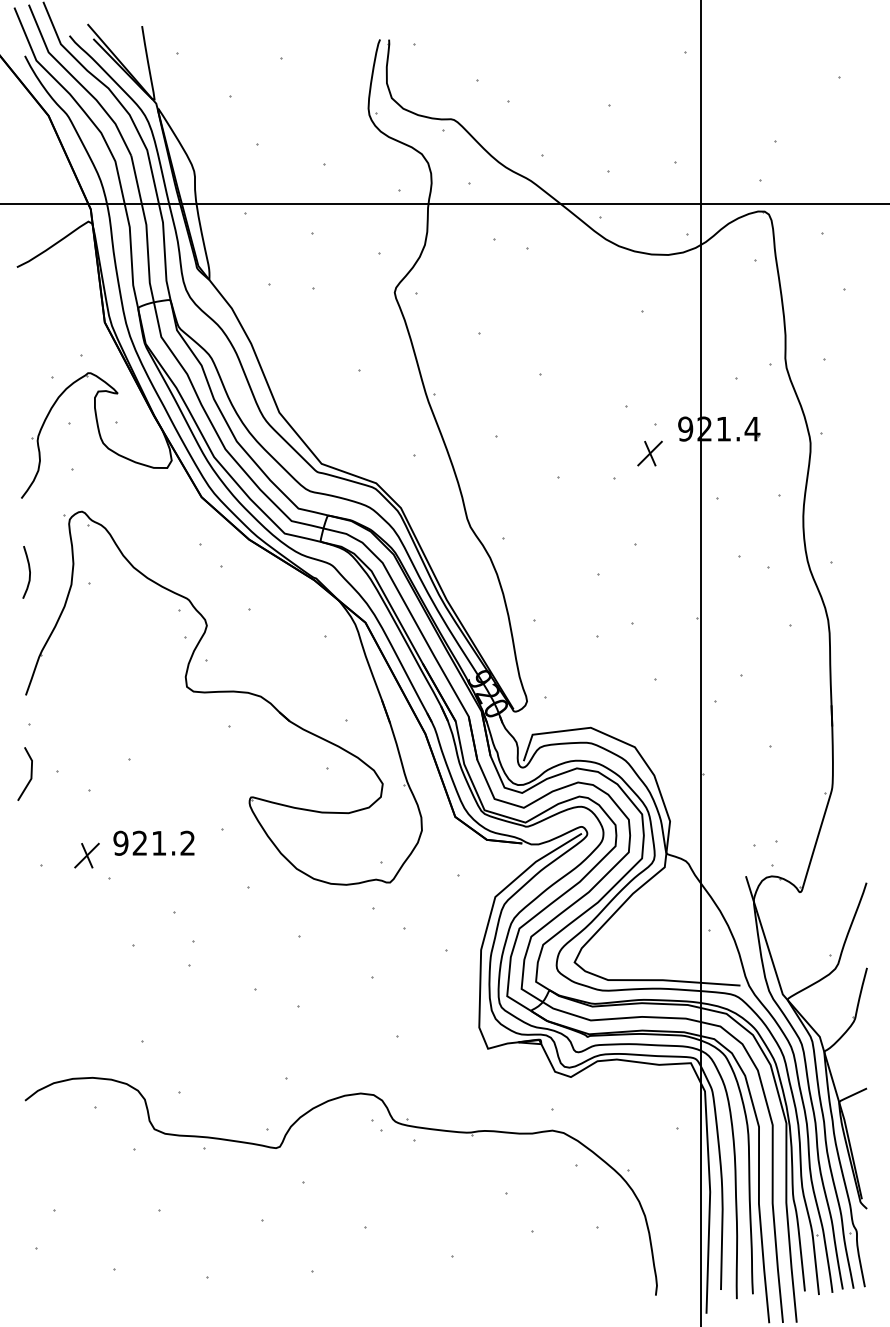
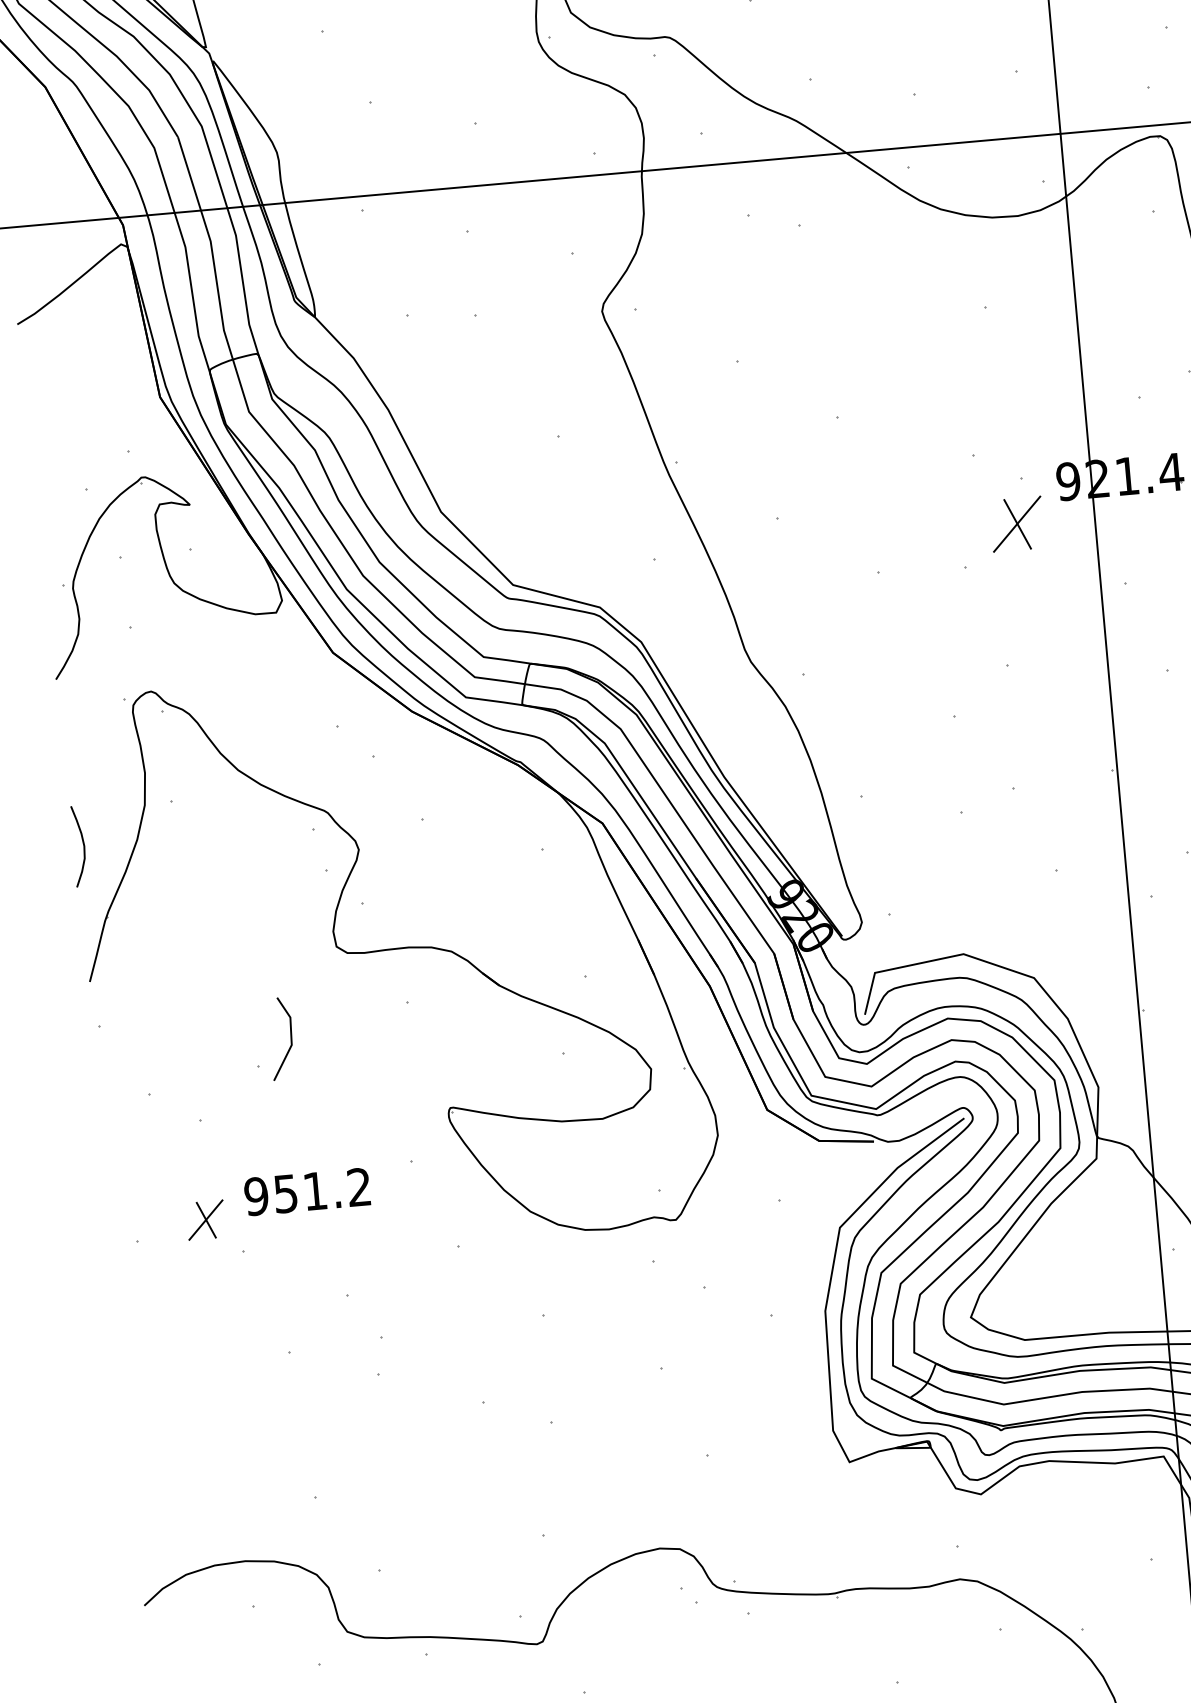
part: (649, 453) -> (1016, 524), size x1.4
curve: (28, 570) -> (81, 843), moved
line: (30, 773) -> (289, 1037), moved
text: (139, 842) -> (284, 1192), 921.2 -> 951.2

